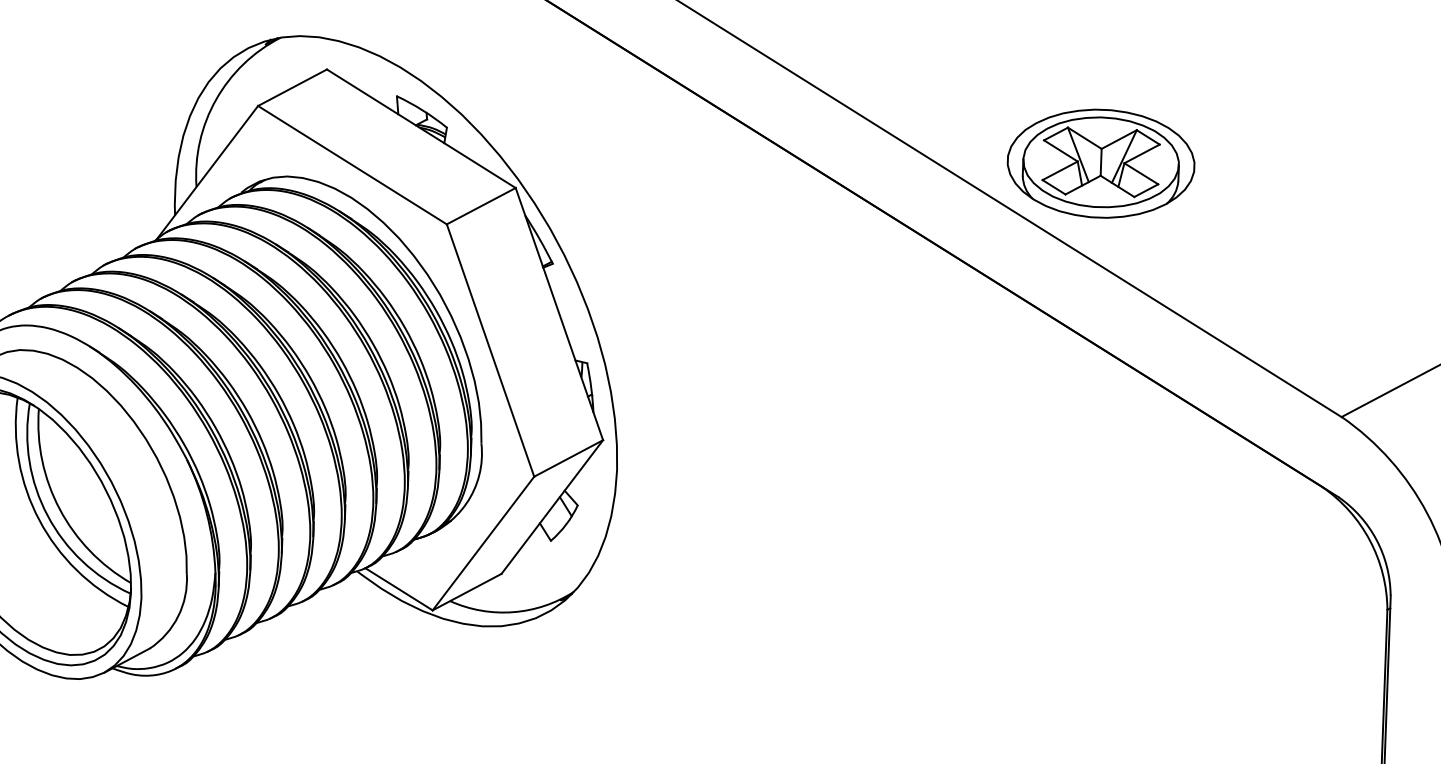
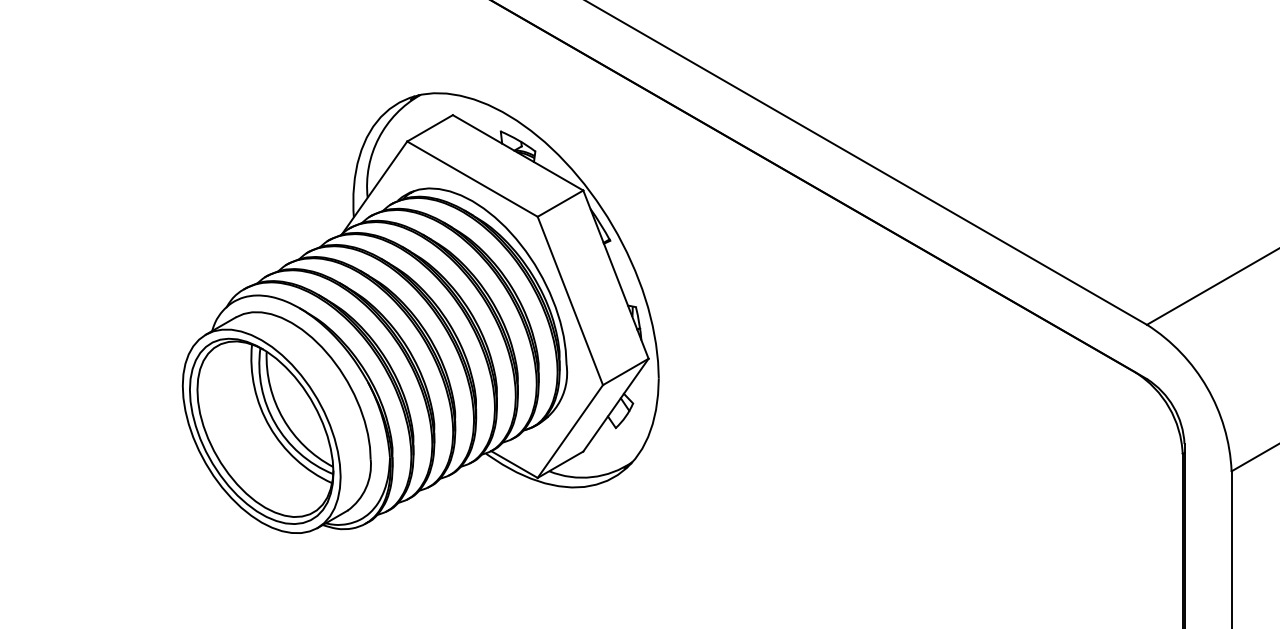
part: (1101, 163) -> (978, 159), removed

